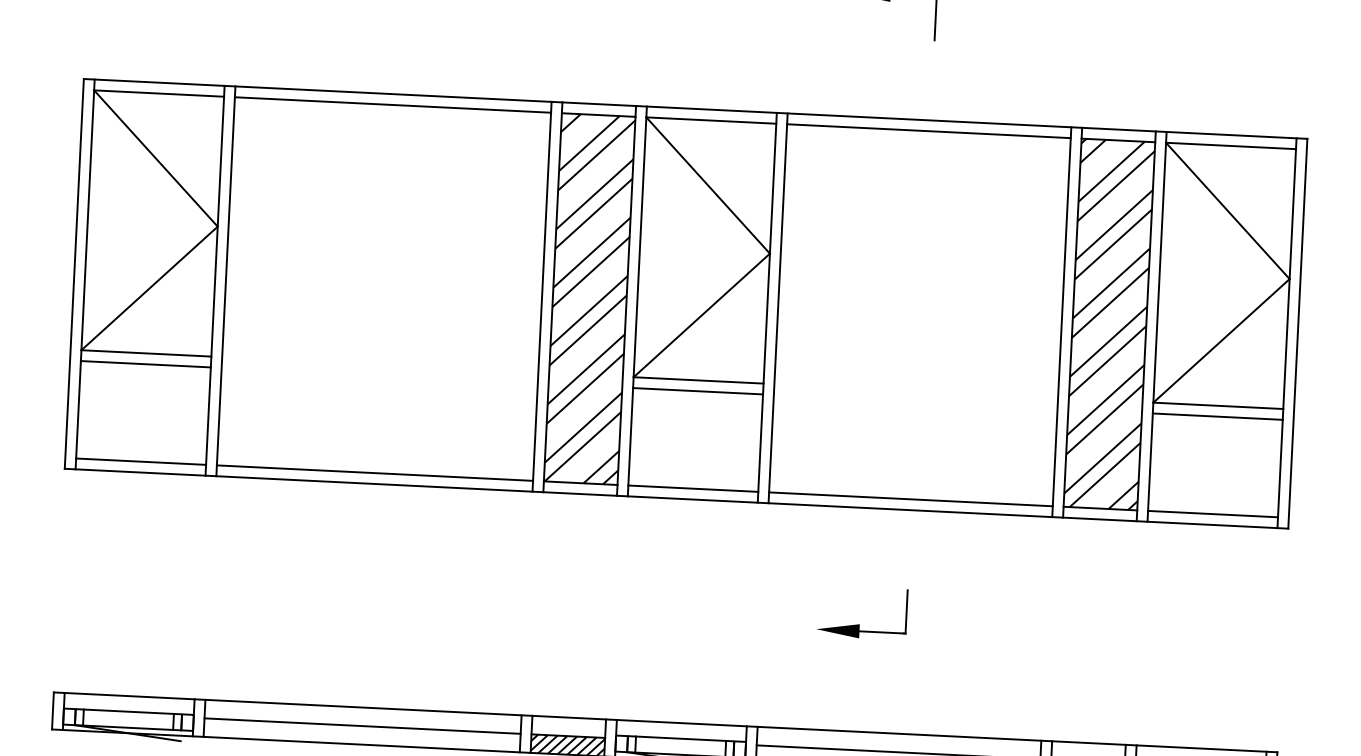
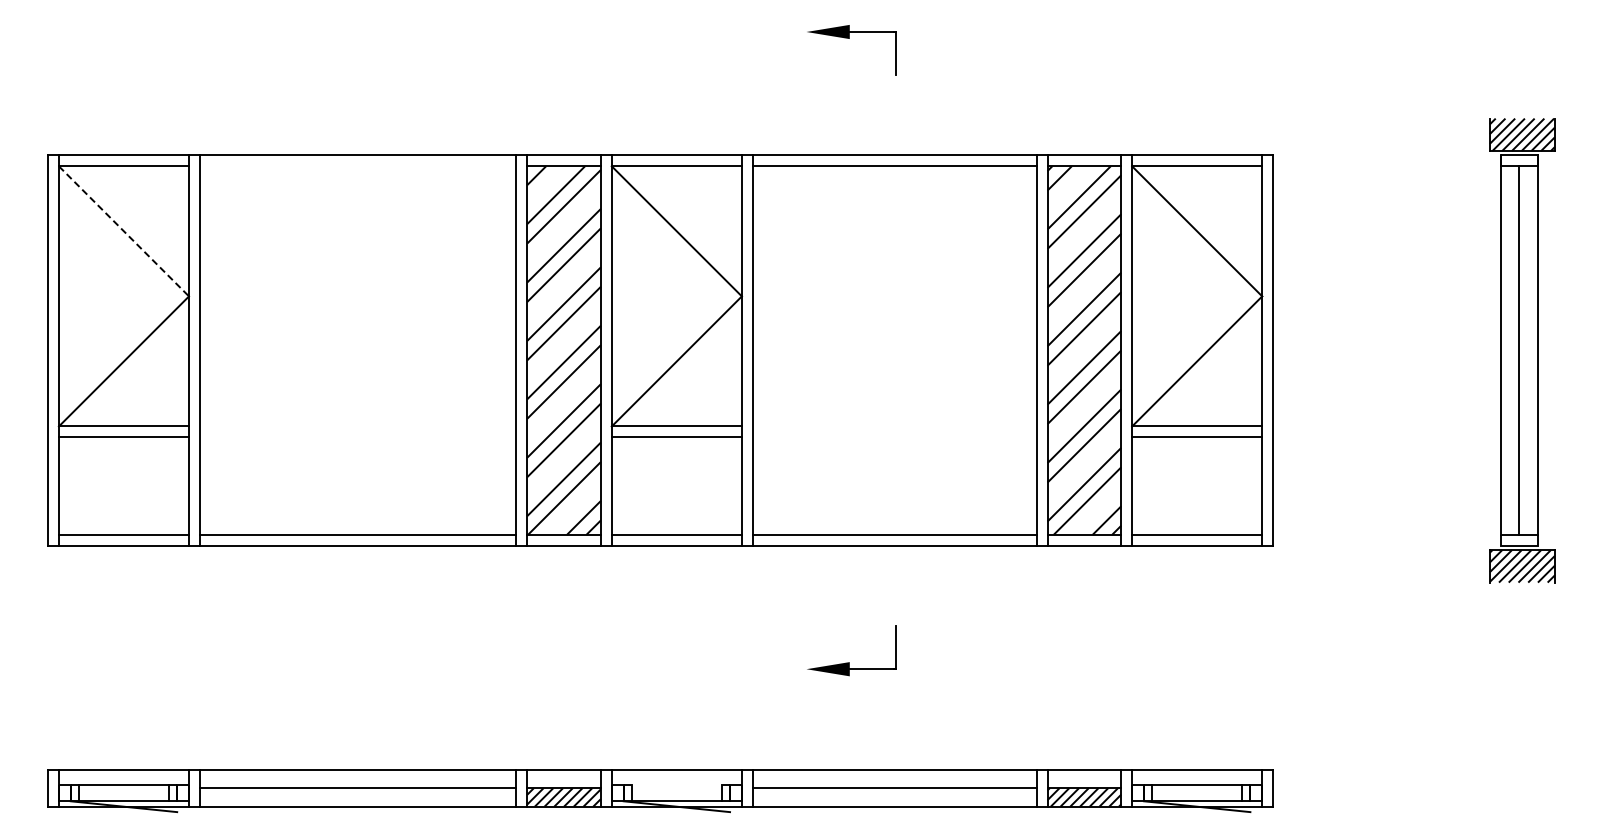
line: (392, 105) -> (357, 166), removed
line: (155, 158) -> (123, 231), solid -> dashed
line: (680, 738) -> (676, 785), removed

